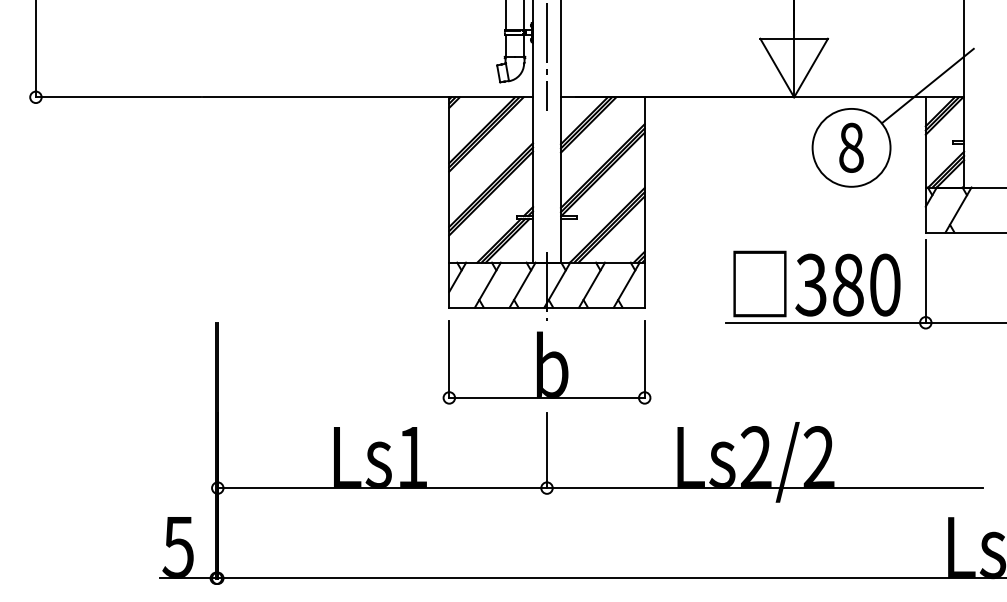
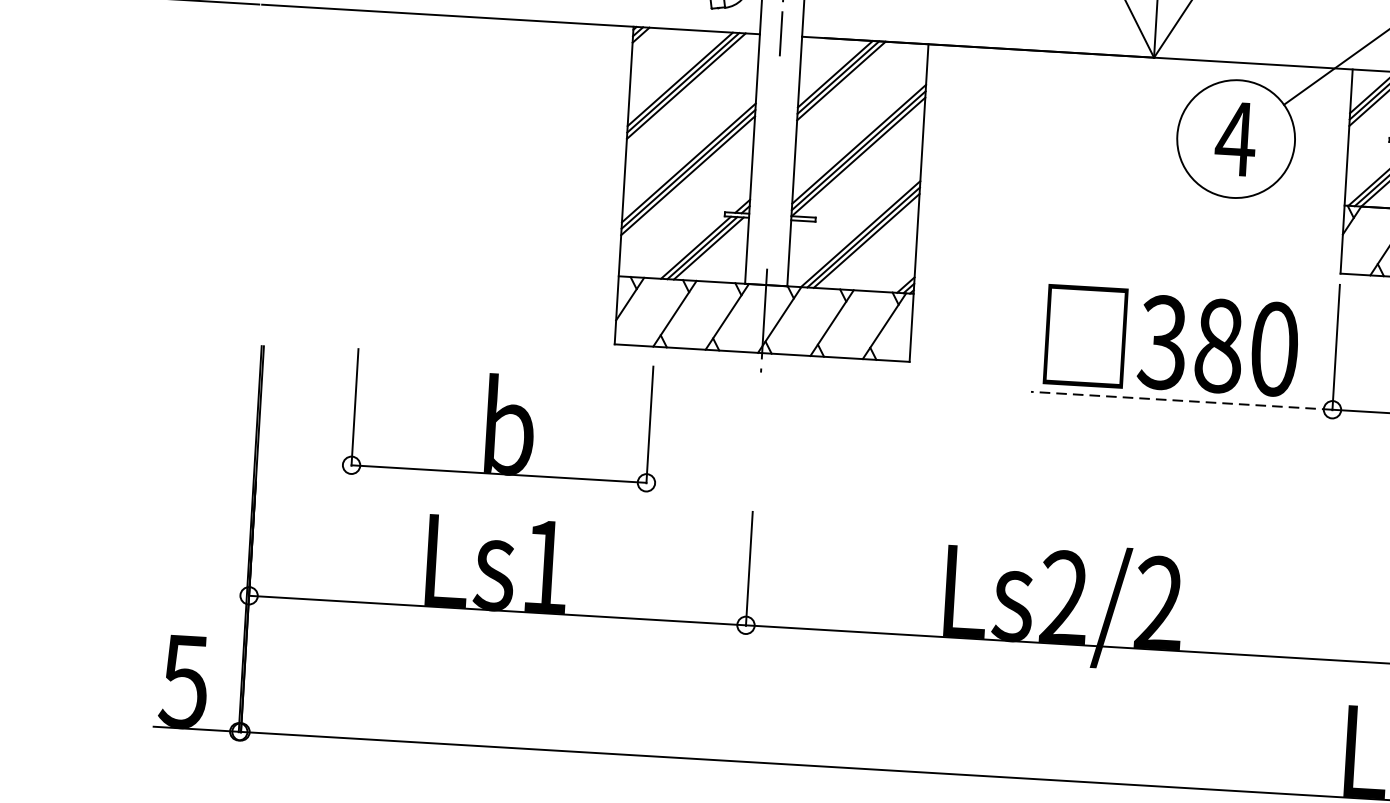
text: (850, 147) -> (1234, 138), 8 -> 4
line: (825, 322) -> (1181, 400), solid -> dashed
part: (546, 362) -> (501, 420), moved

